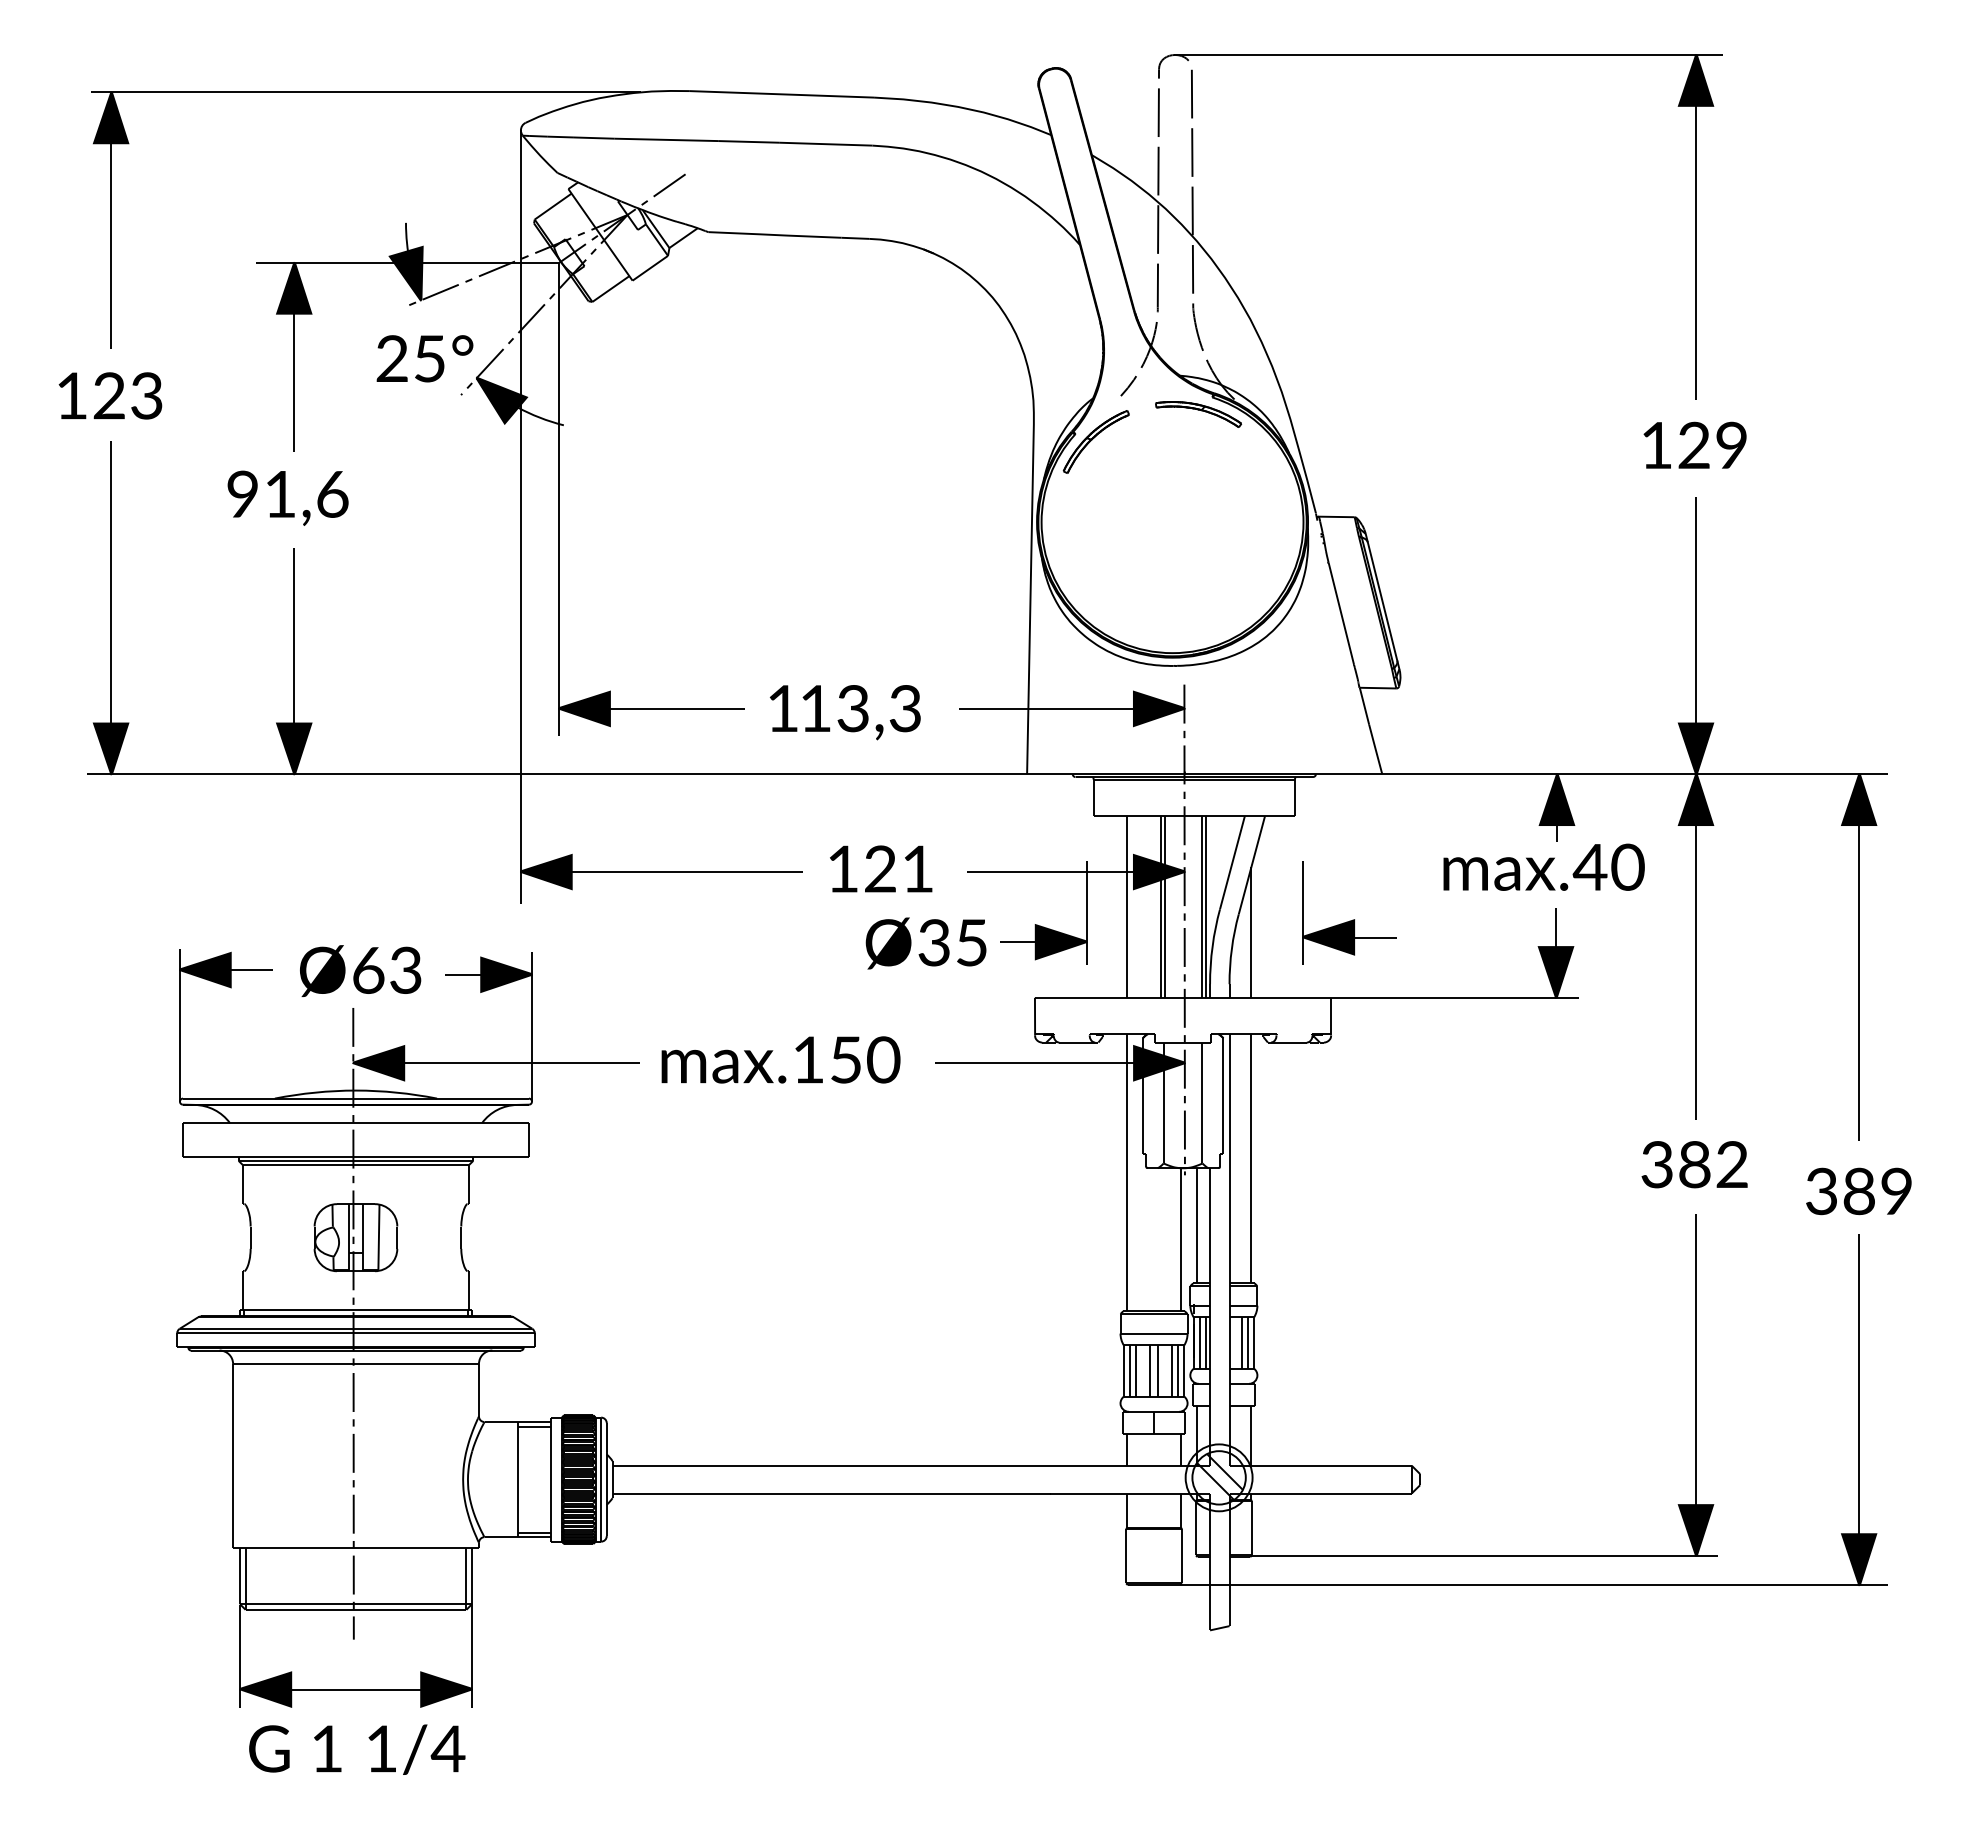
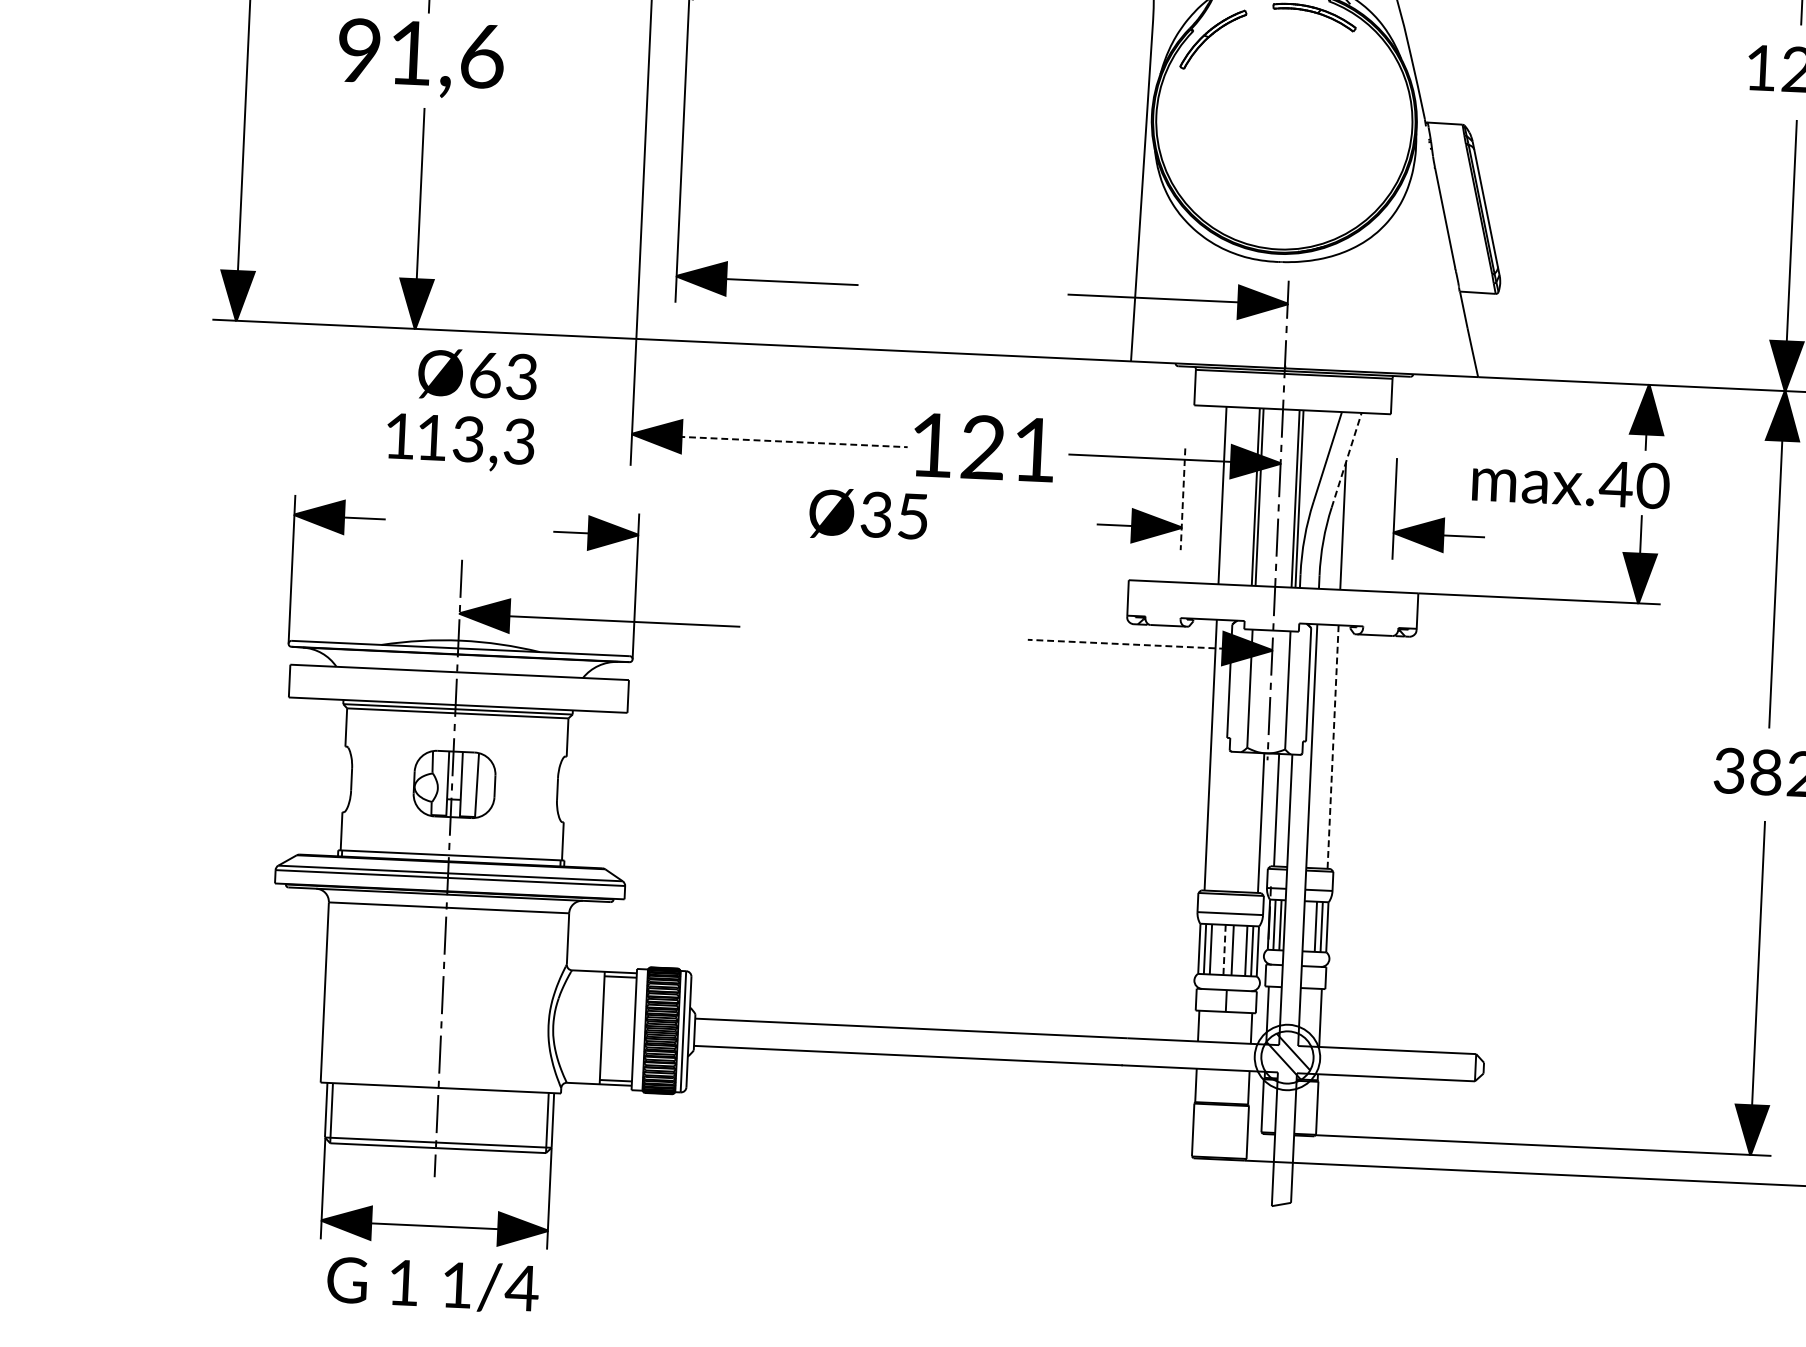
part: (287, 497) -> (420, 58), size x1.4
part: (851, 710) -> (466, 441), moved
line: (1251, 865) -> (1346, 460), solid -> dashed
part: (1543, 866) -> (1570, 481), moved
part: (881, 868) -> (984, 446), size x1.4
line: (675, 872) -> (783, 441), solid -> dashed
line: (1086, 913) -> (1182, 500), solid -> dashed
part: (932, 943) -> (874, 515), moved
part: (360, 970) -> (477, 375), moved
part: (771, 1053) -> (868, 622), removed
line: (1046, 1063) -> (1137, 644), solid -> dashed
line: (1251, 1158) -> (1333, 746), solid -> dashed
line: (1149, 1370) -> (1224, 949), solid -> dashed

